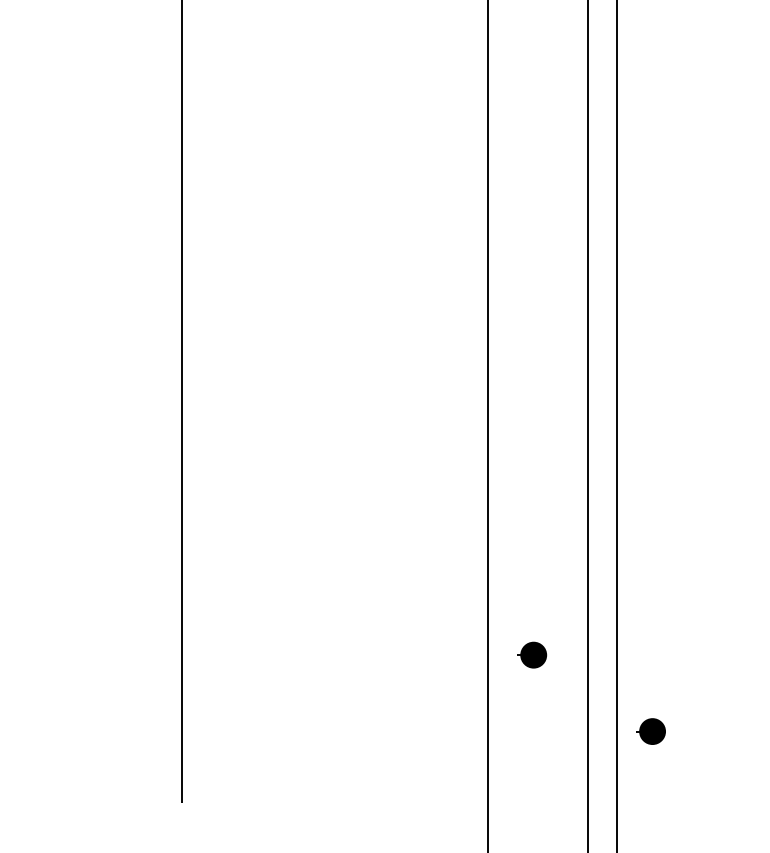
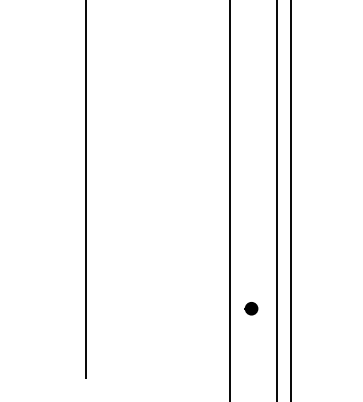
part: (652, 731) -> (307, 344), removed

